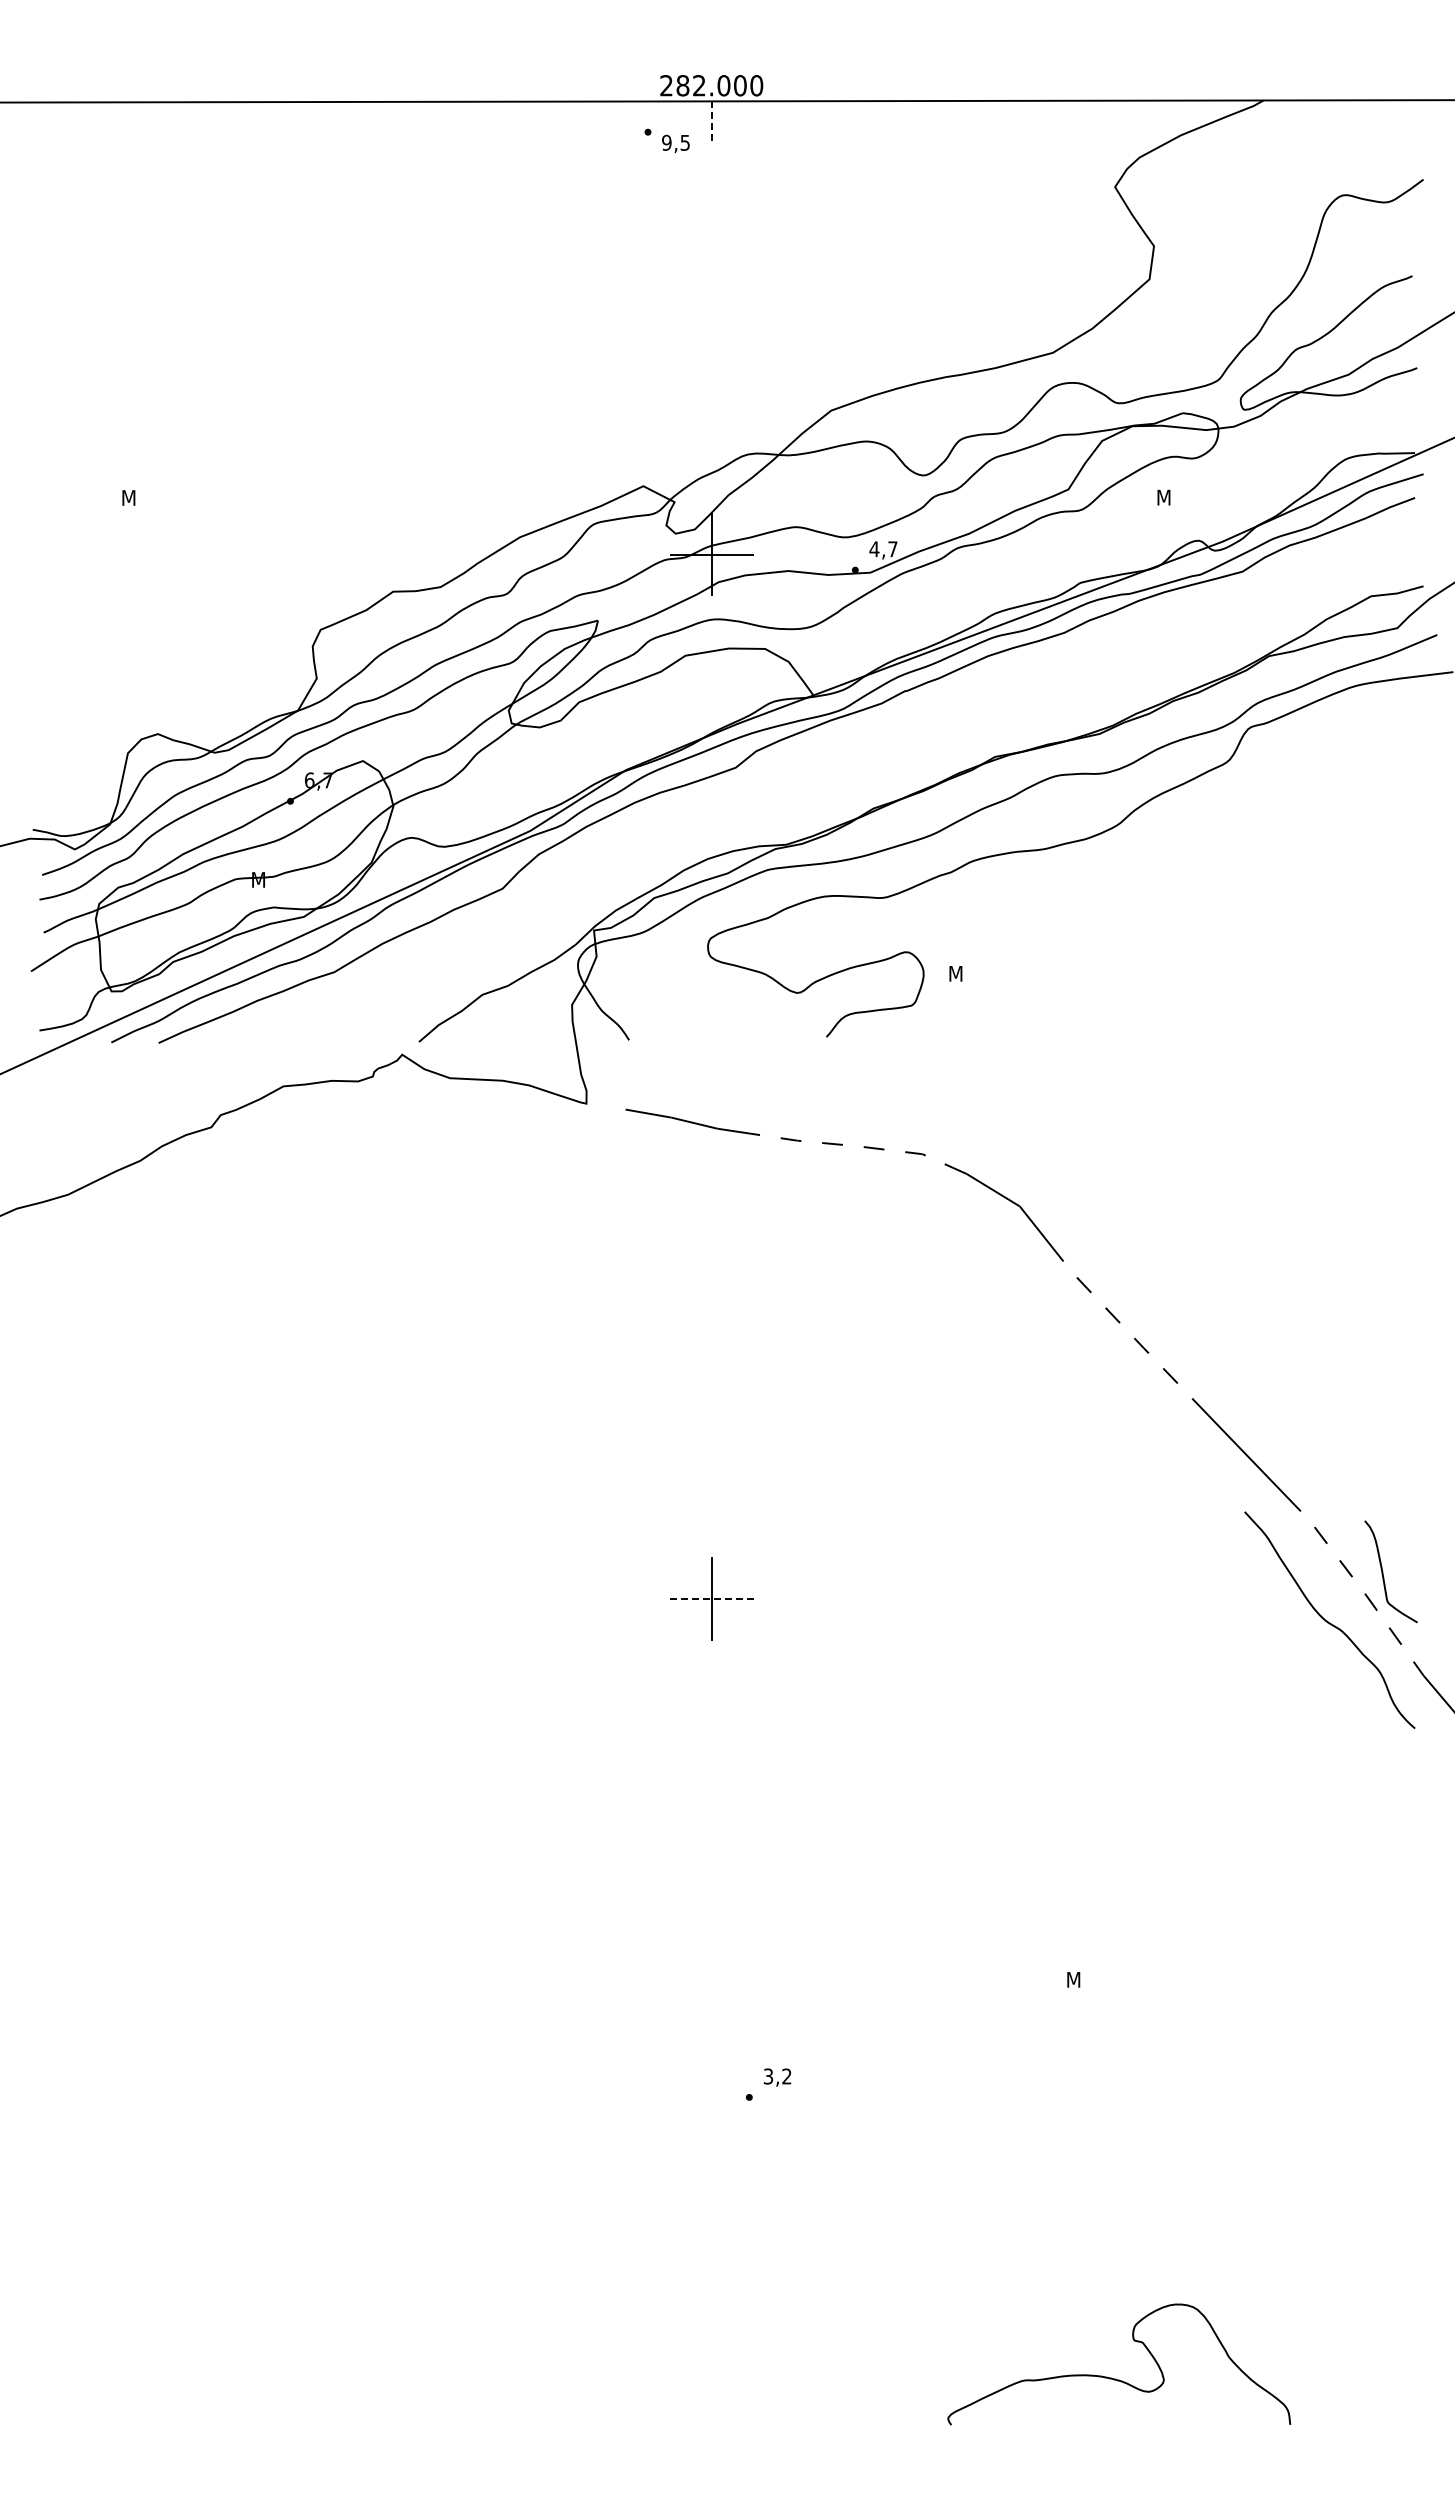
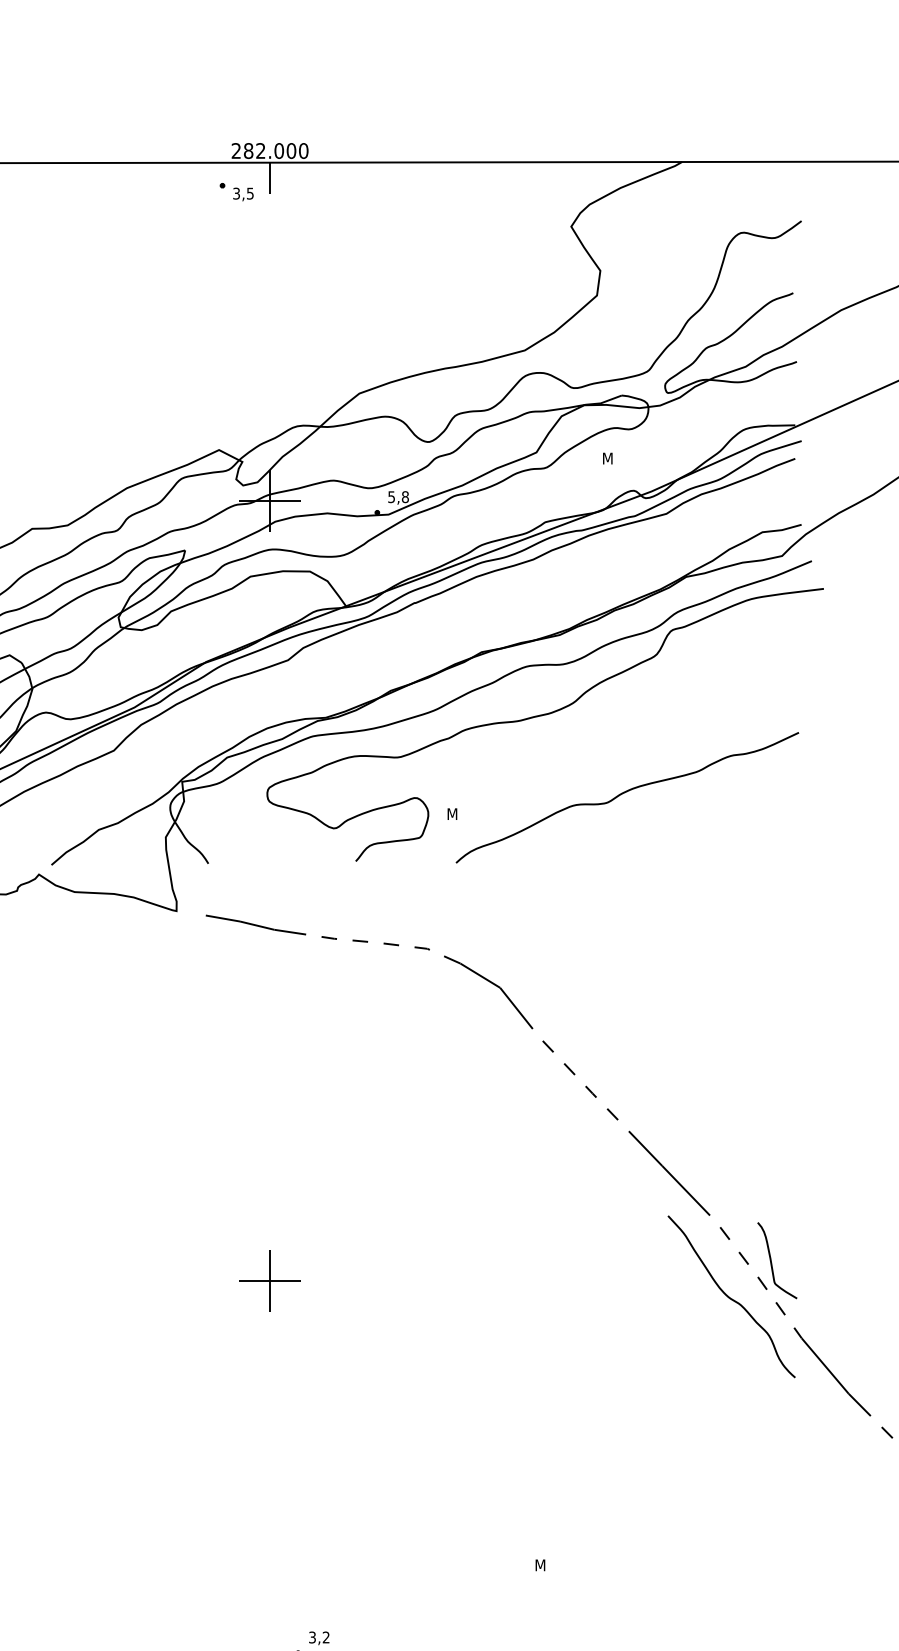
line: (711, 122) -> (269, 178), dashed -> solid
text: (666, 142) -> (236, 193), 9,5 -> 3,5
text: (883, 549) -> (398, 497), 4,7 -> 5,8
curve: (1187, 945) -> (625, 792), added
line: (711, 1599) -> (269, 1281), dashed -> solid

